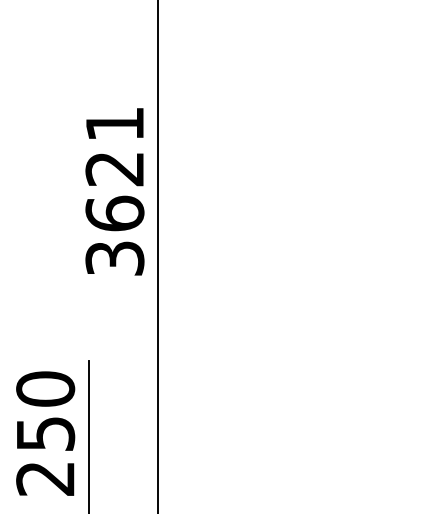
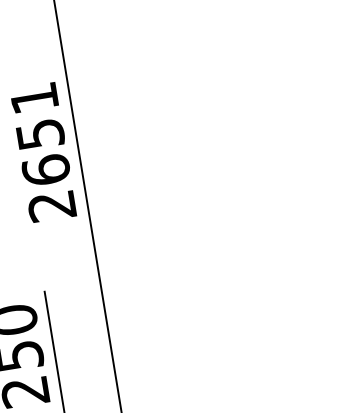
text: (114, 213) -> (45, 170), 3621 -> 2651

